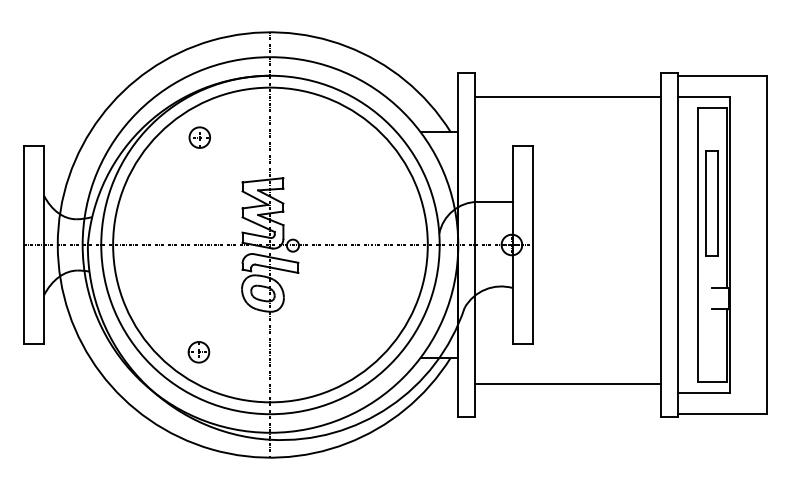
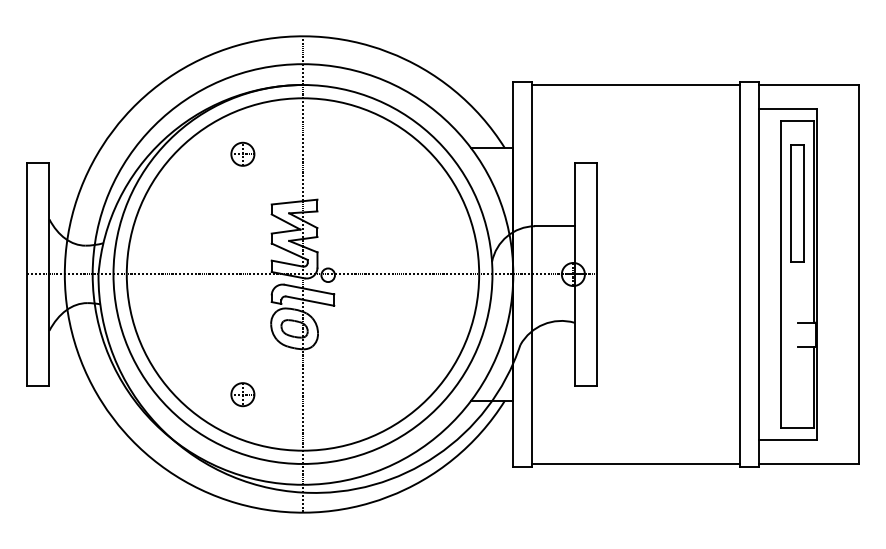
line: (568, 97) -> (636, 85), moved
part: (199, 136) -> (242, 153), moved
part: (712, 203) -> (797, 203), moved
part: (198, 352) -> (242, 394), moved
line: (568, 383) -> (636, 463), moved

